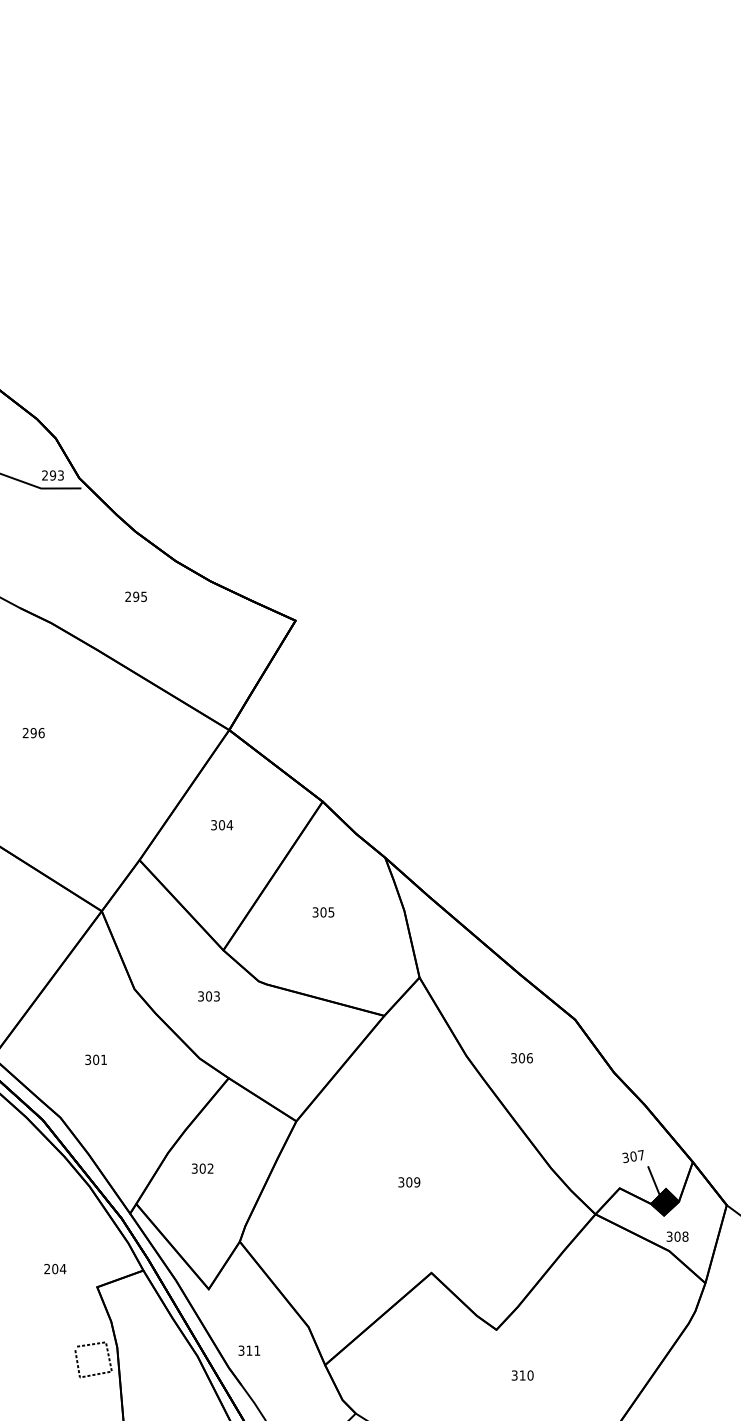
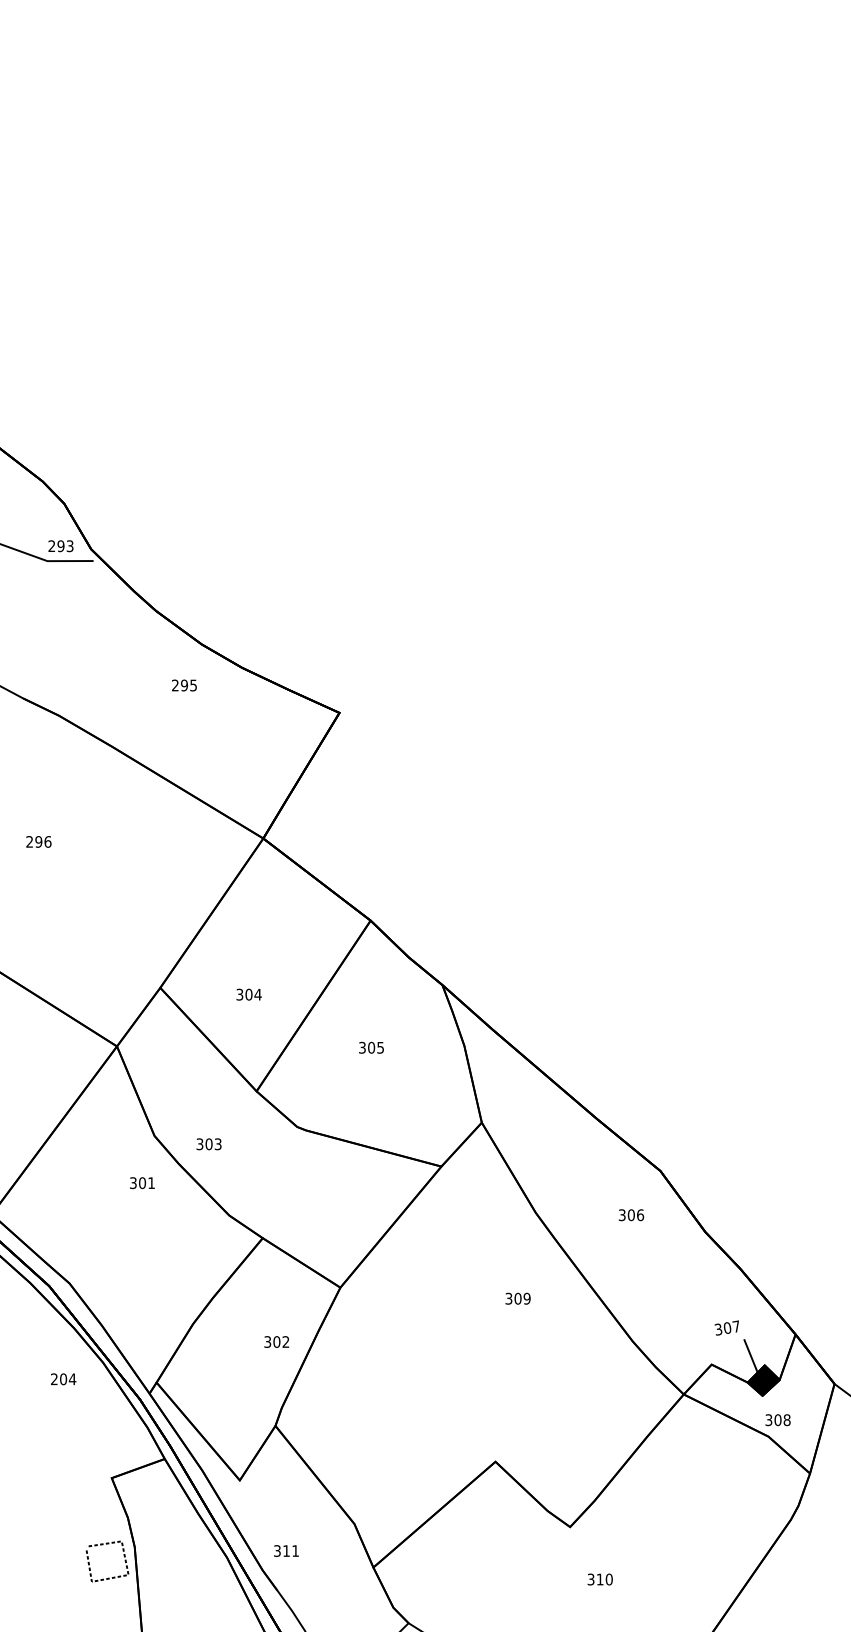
text: (136, 596) -> (184, 685), moved
text: (221, 825) -> (248, 994), moved
text: (208, 996) -> (208, 1144), moved
text: (522, 1058) -> (631, 1215), moved
text: (96, 1060) -> (142, 1183), moved
text: (202, 1168) -> (276, 1341), moved
text: (408, 1182) -> (517, 1298), moved
text: (55, 1269) -> (63, 1379), moved

